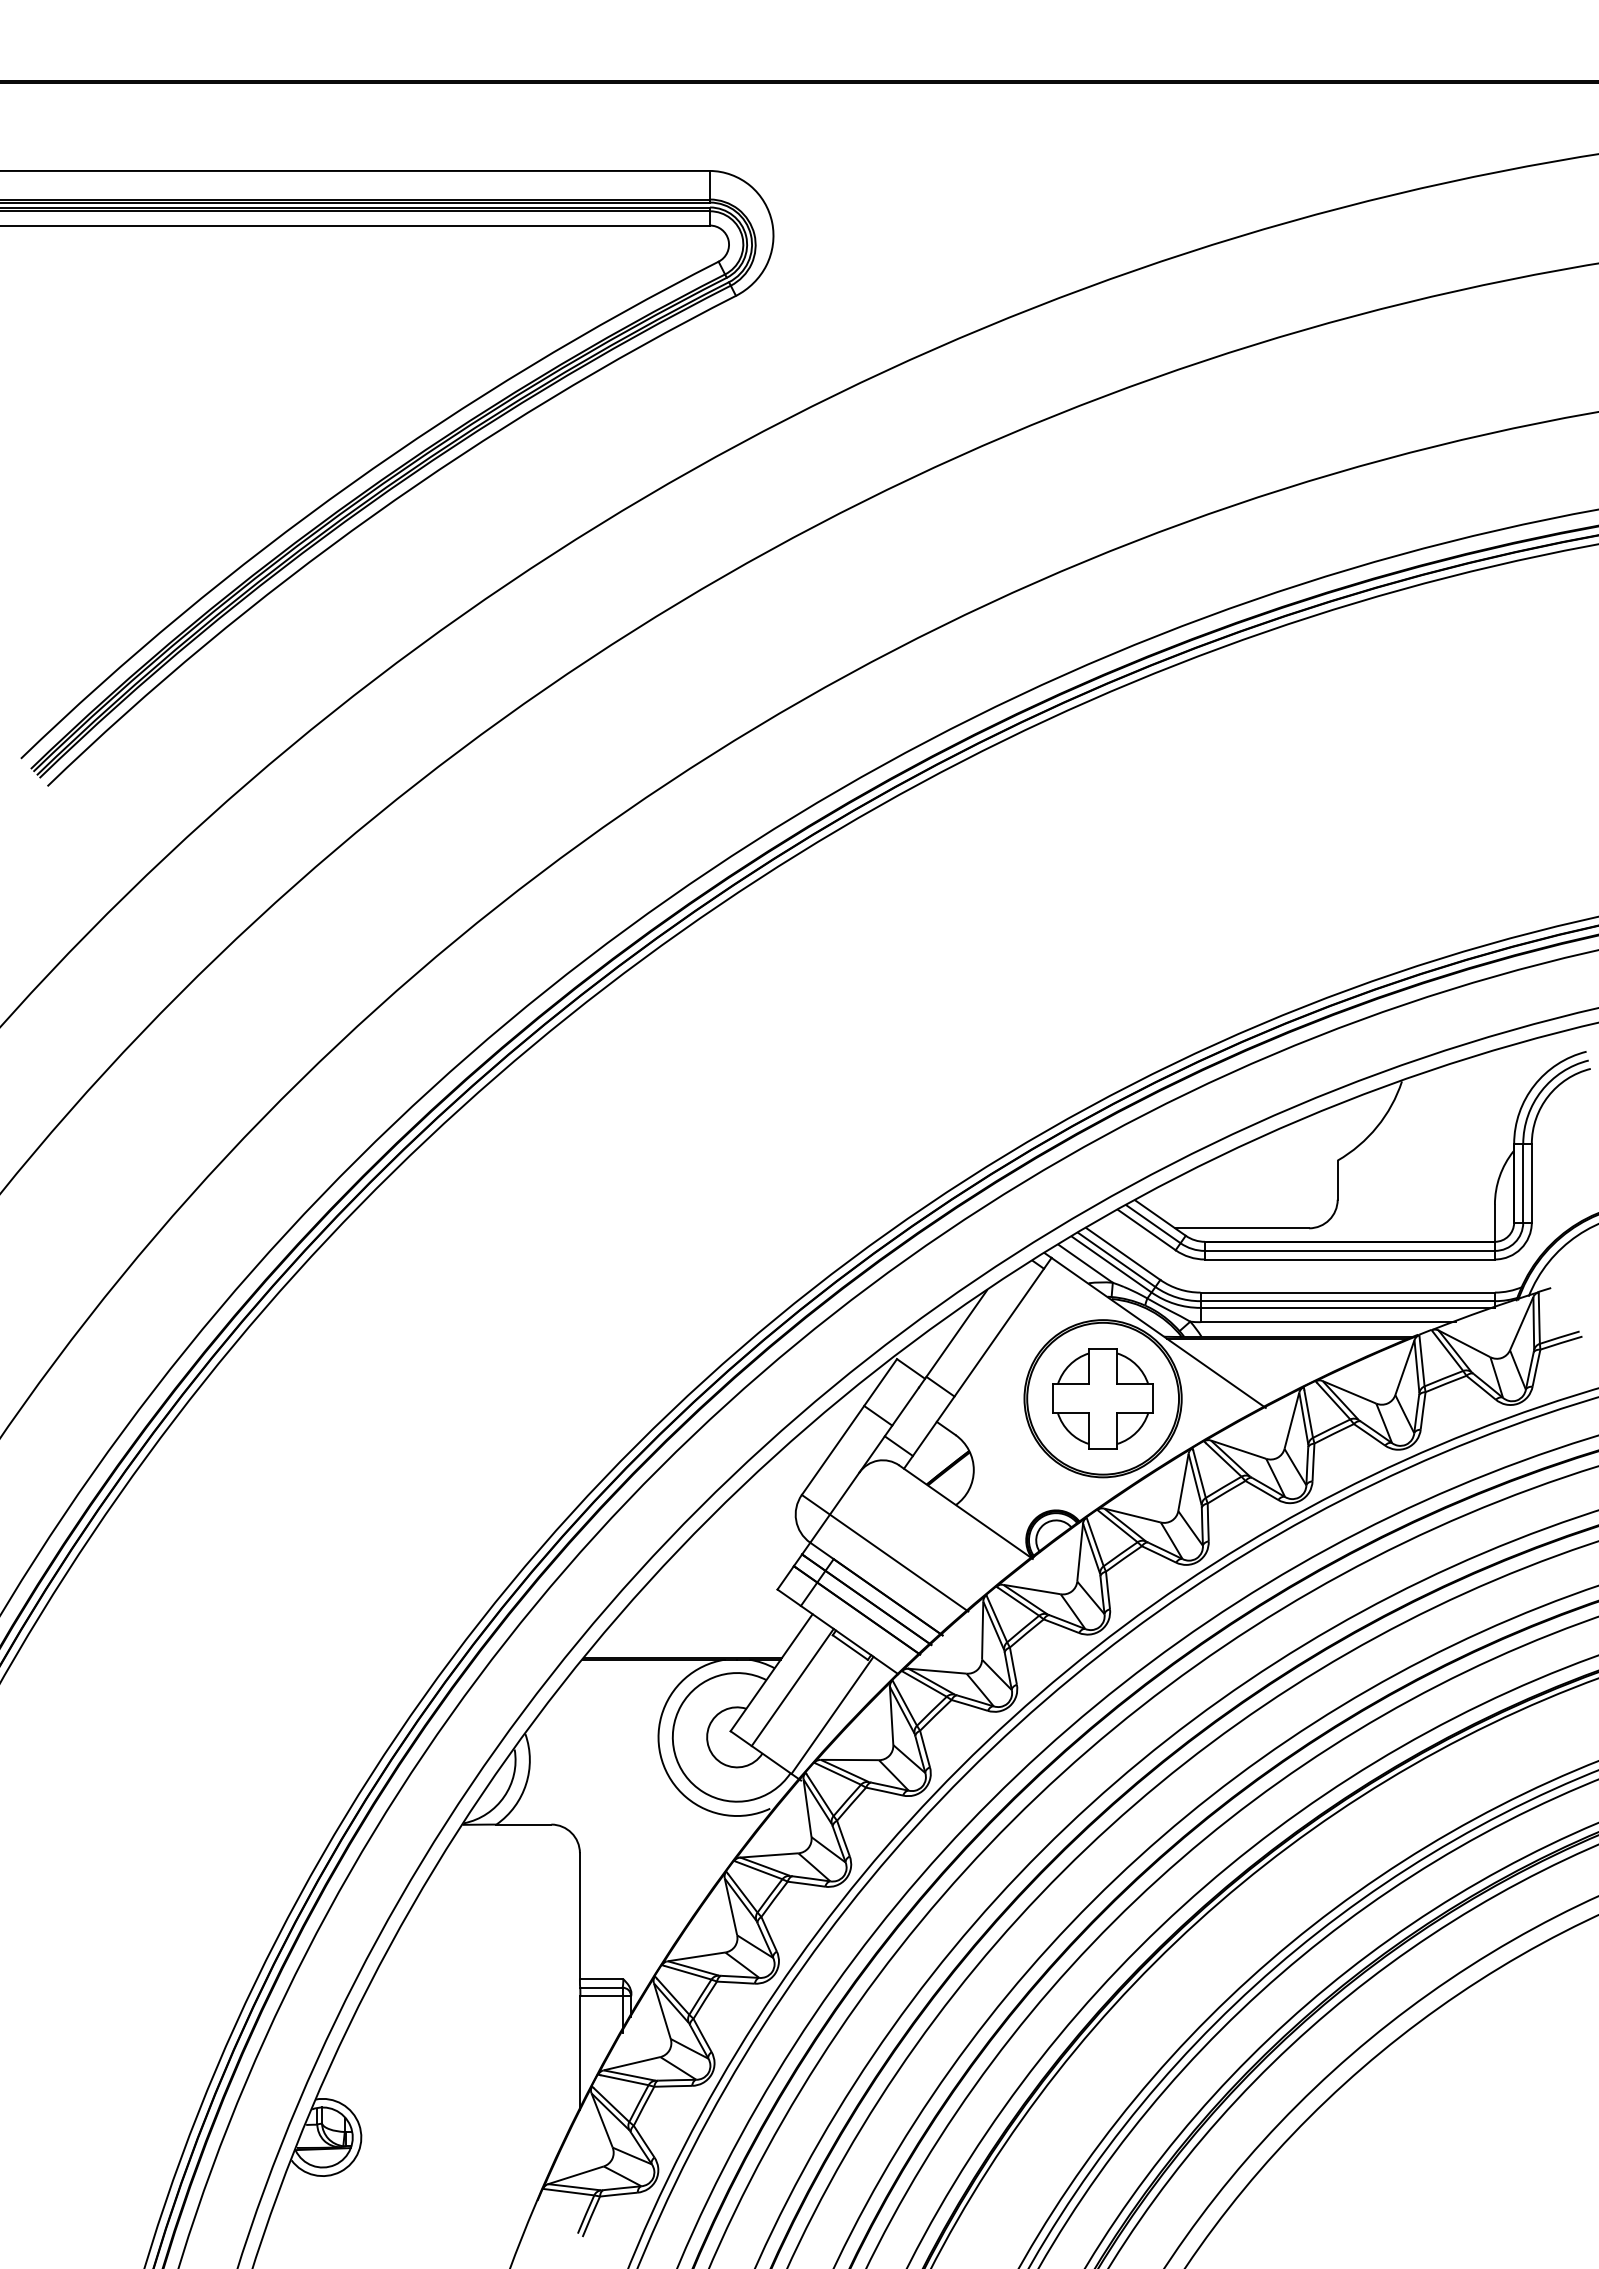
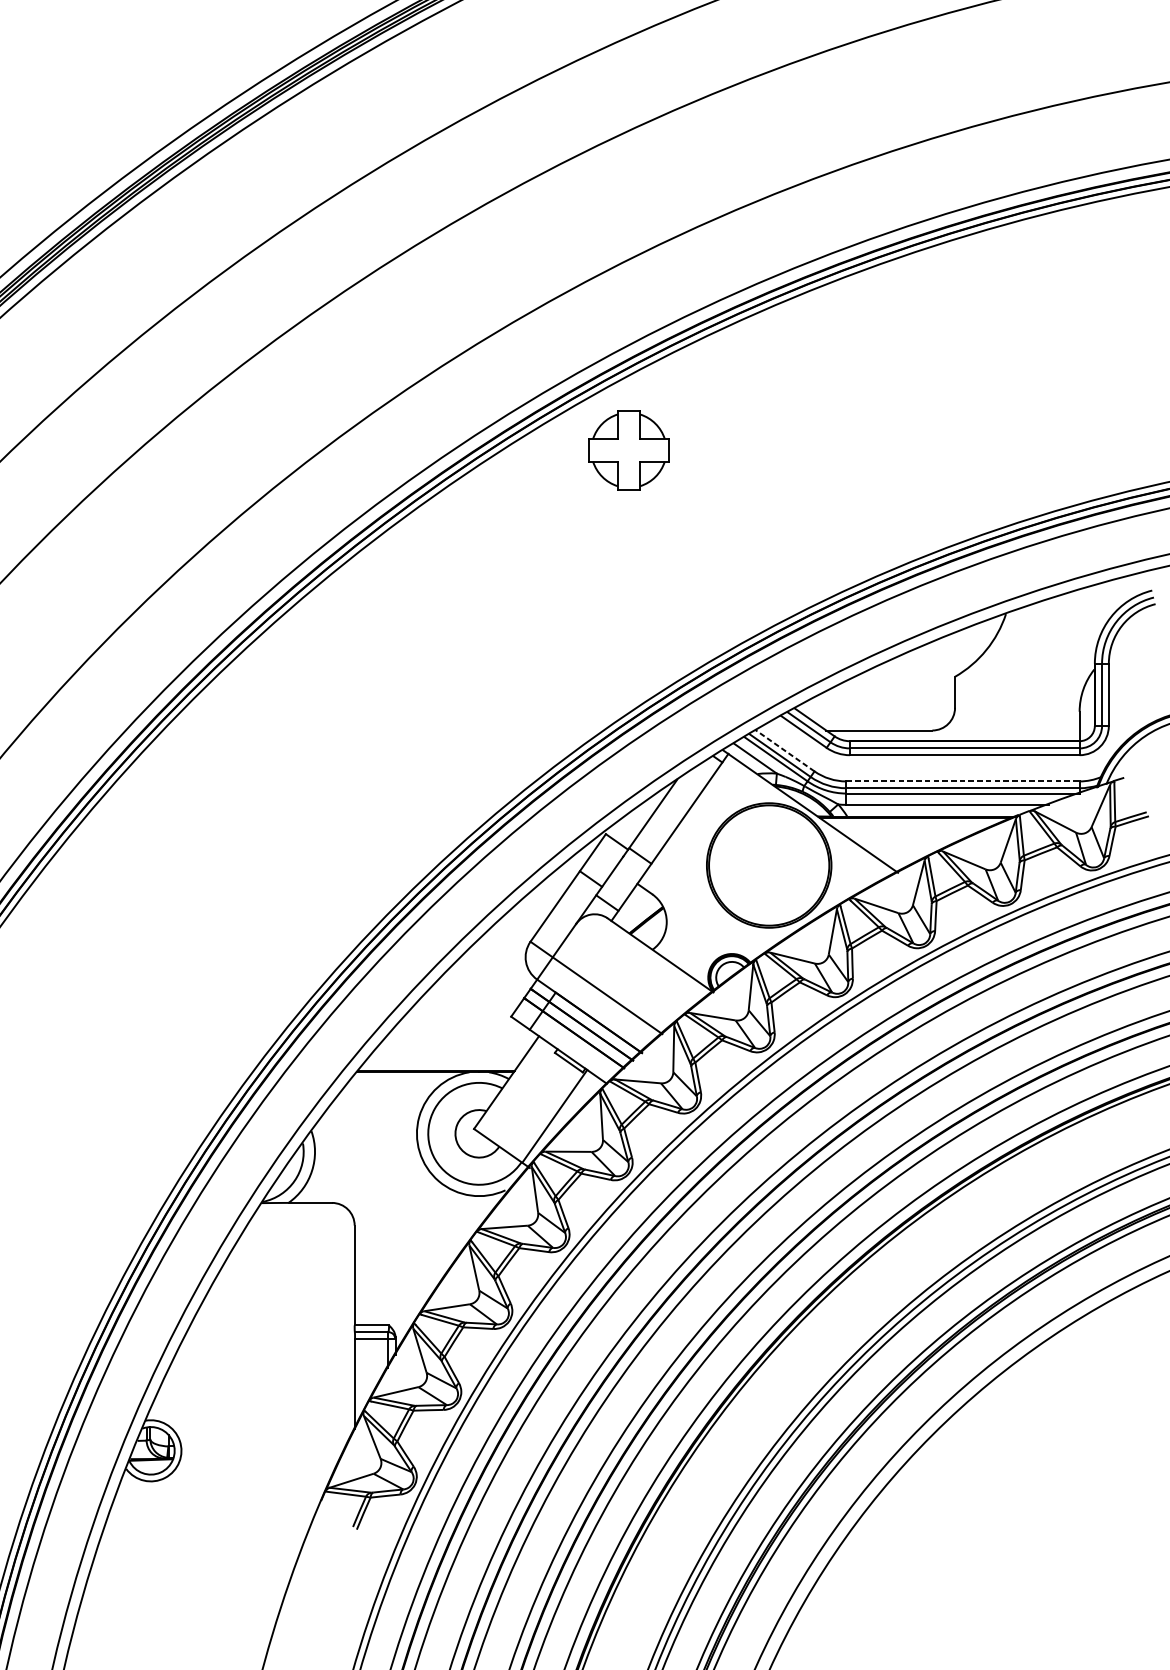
line: (1122, 1253) -> (784, 750), solid -> dashed
line: (1348, 1292) -> (963, 781), solid -> dashed
part: (1102, 1398) -> (628, 450), moved
line: (792, 1687) -> (523, 1094), removed

